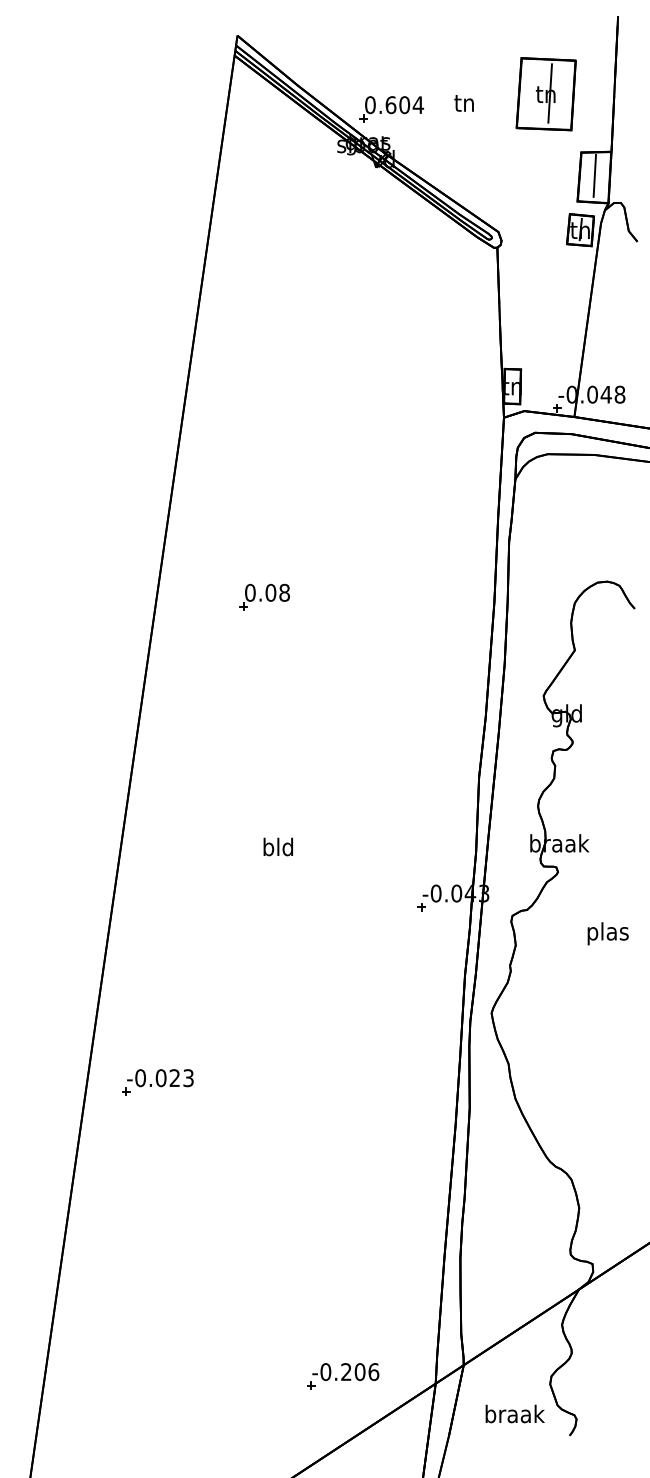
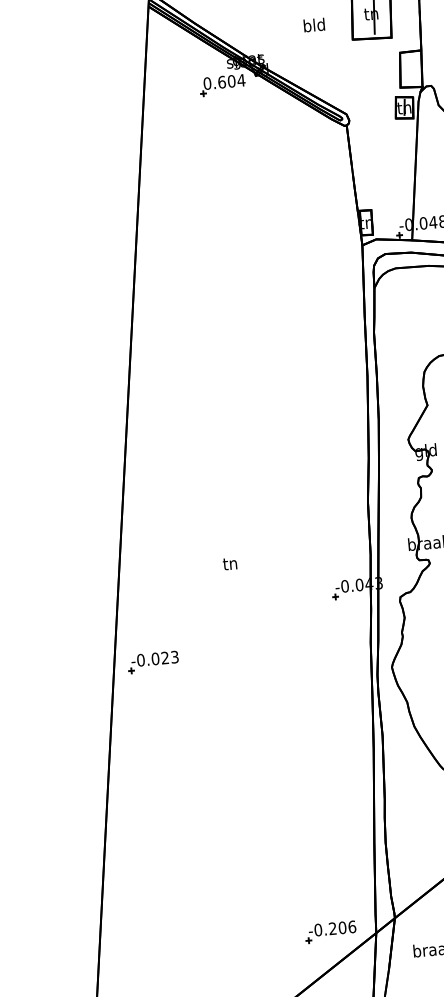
text: (464, 102) -> (314, 24), tn -> bld
part: (391, 109) -> (222, 85), moved
line: (594, 175) -> (410, 68), removed
part: (264, 596) -> (204, 387), removed
text: (278, 846) -> (230, 563), bld -> tn
part: (157, 1082) -> (153, 662), moved
part: (343, 1376) -> (331, 932), moved

